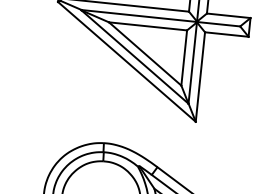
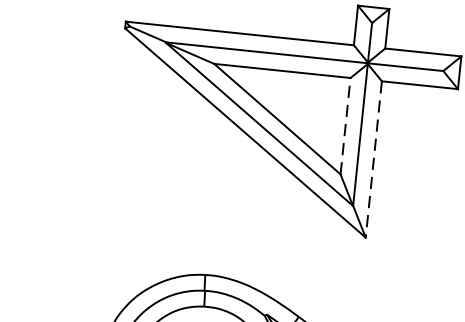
line: (184, 58) -> (346, 127), solid -> dashed
line: (200, 77) -> (373, 160), solid -> dashed

